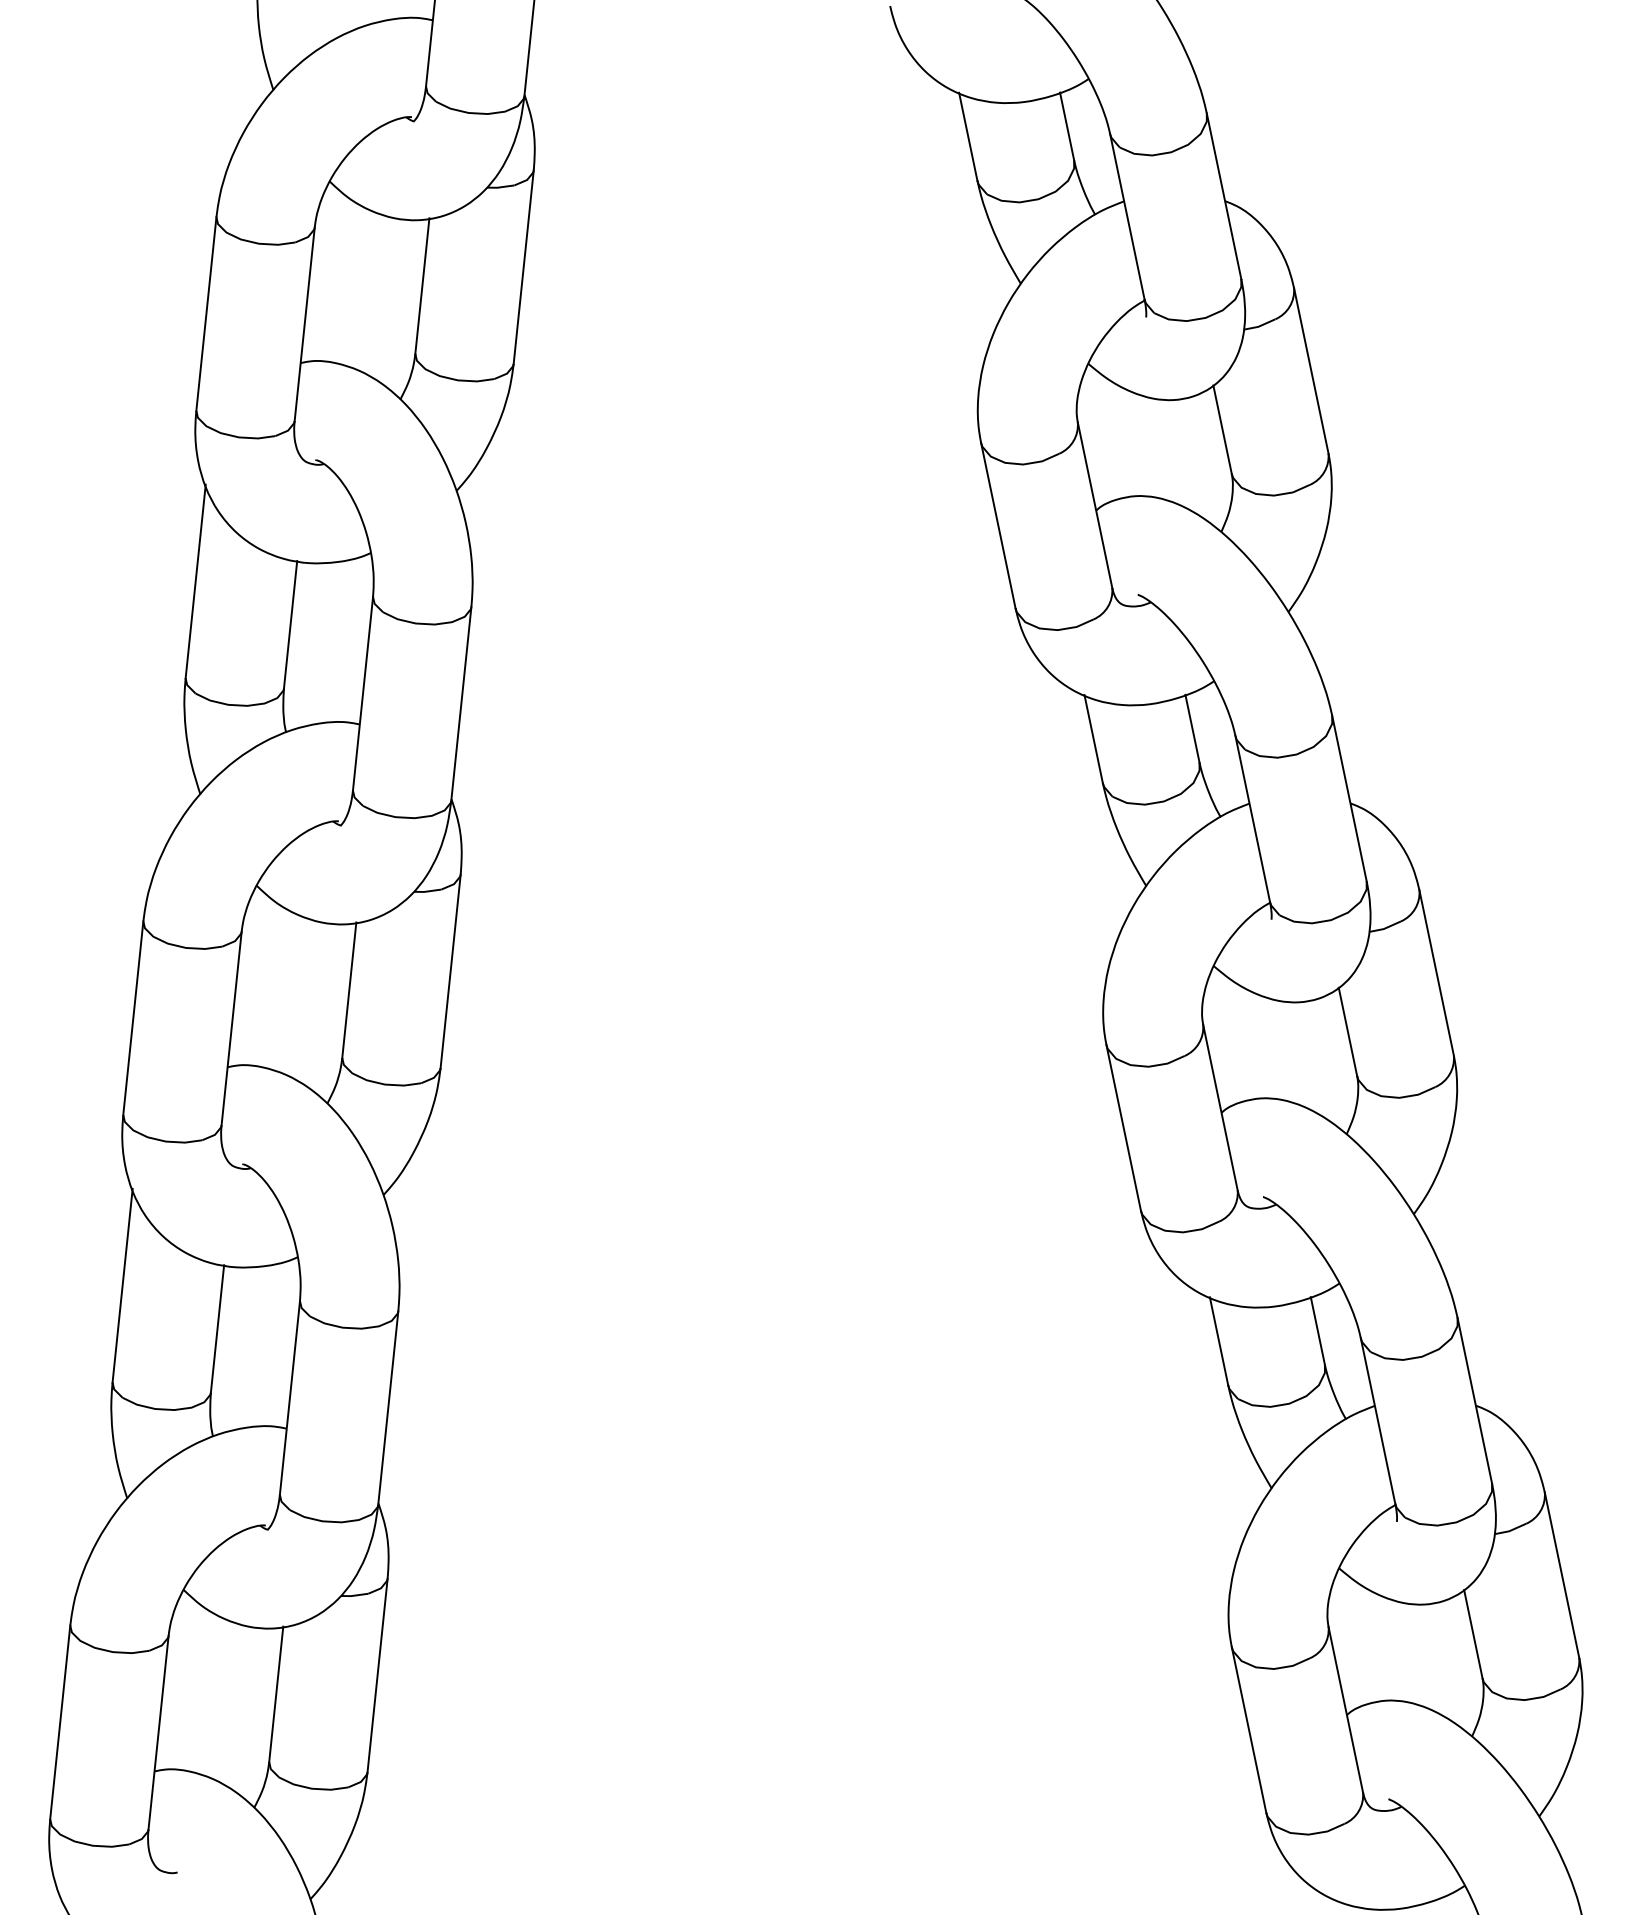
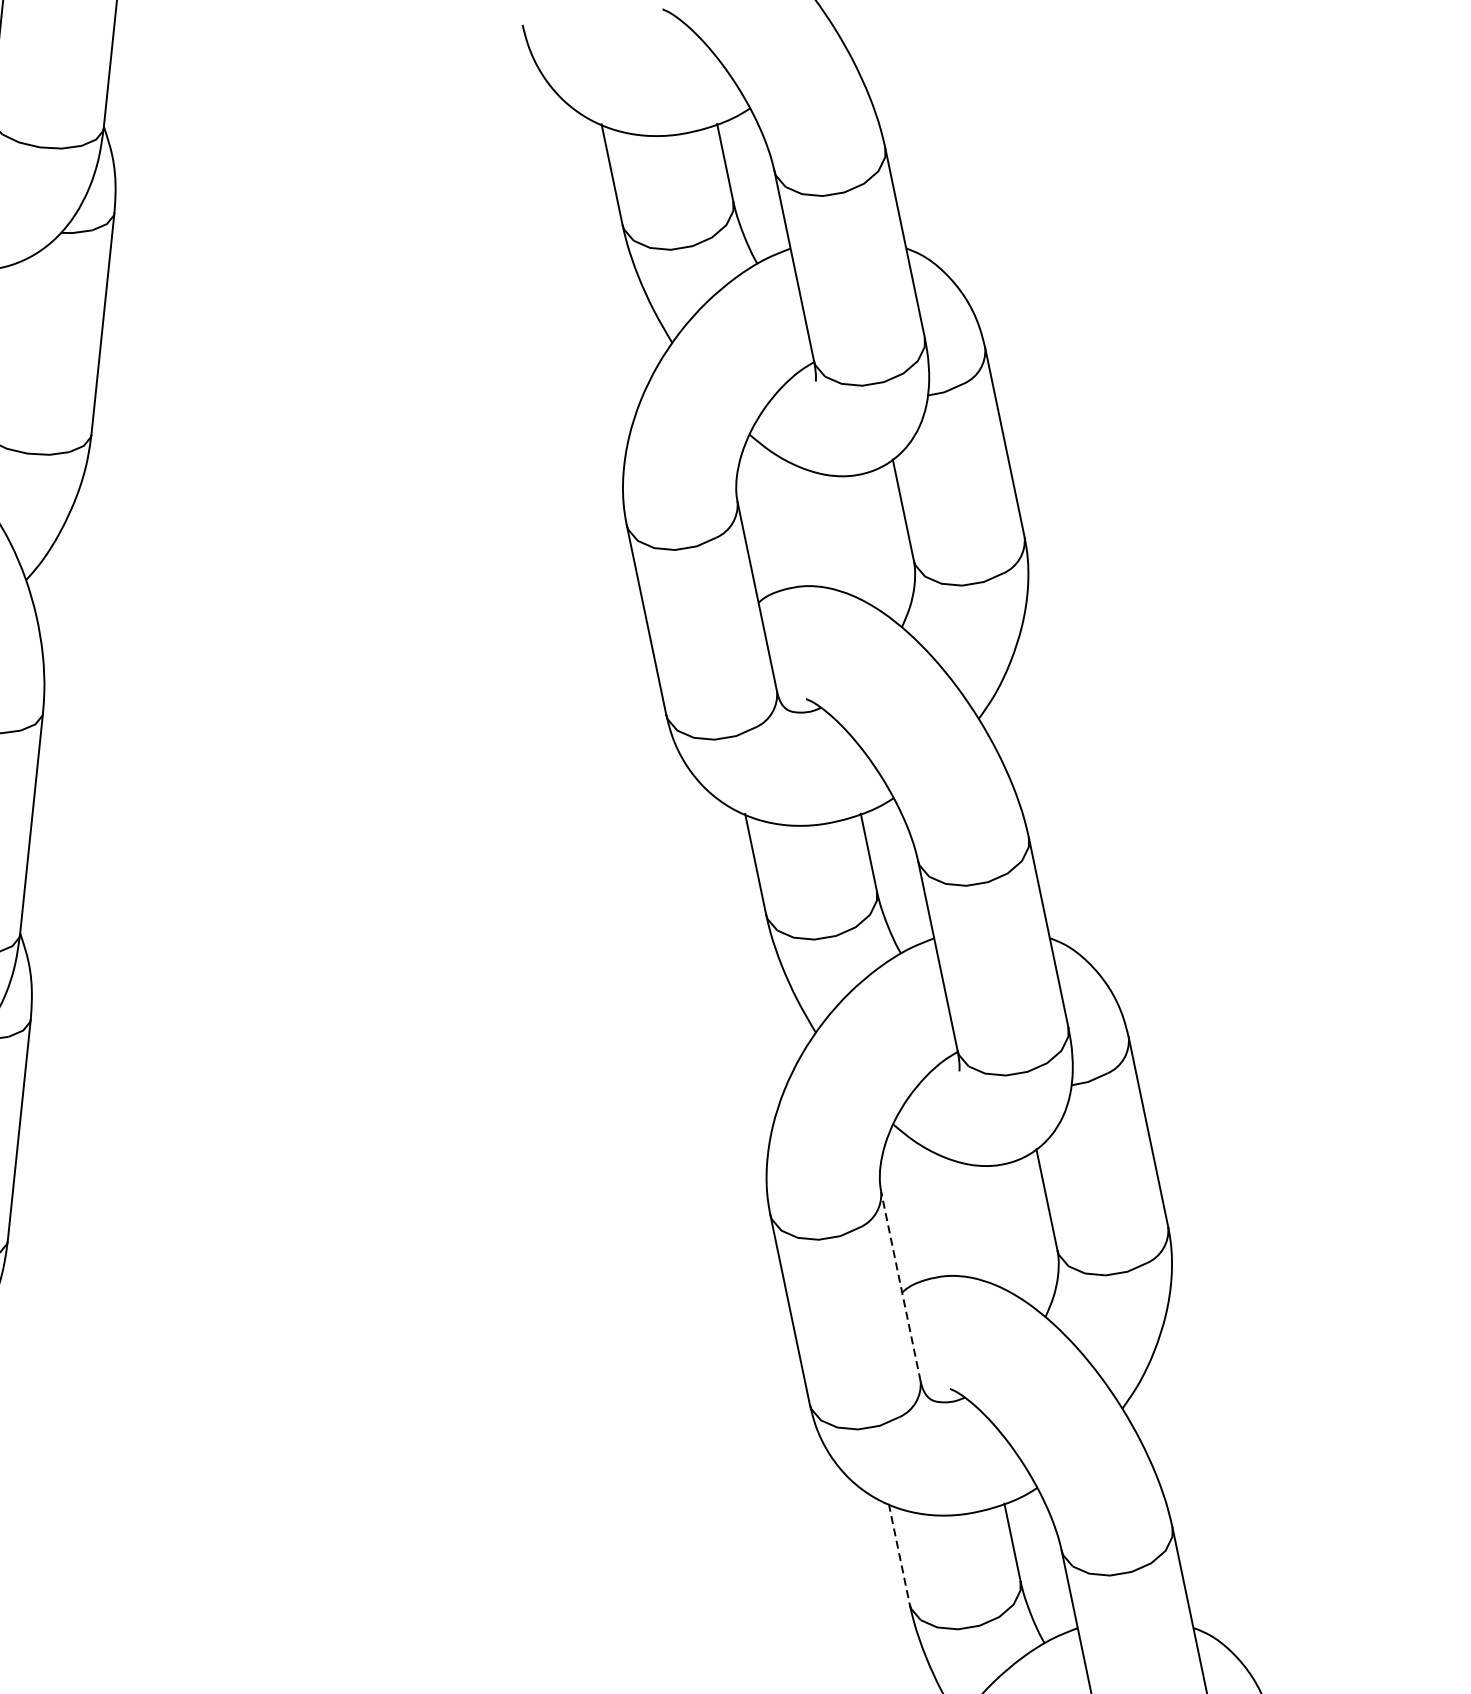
line: (1220, 1107) -> (900, 1286), solid -> dashed
line: (1219, 1341) -> (899, 1554), solid -> dashed

